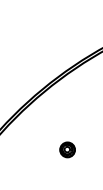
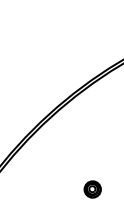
part: (67, 149) -> (92, 189), moved

